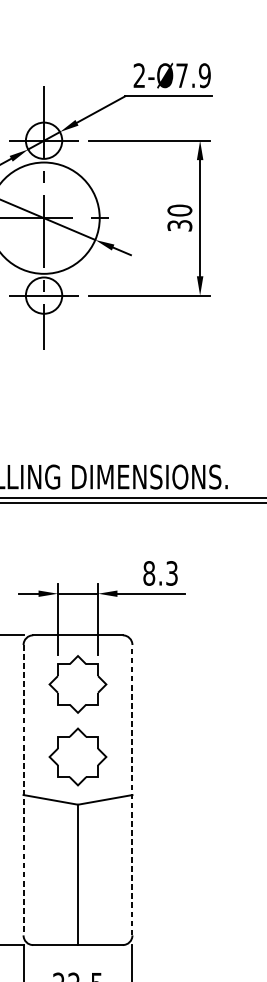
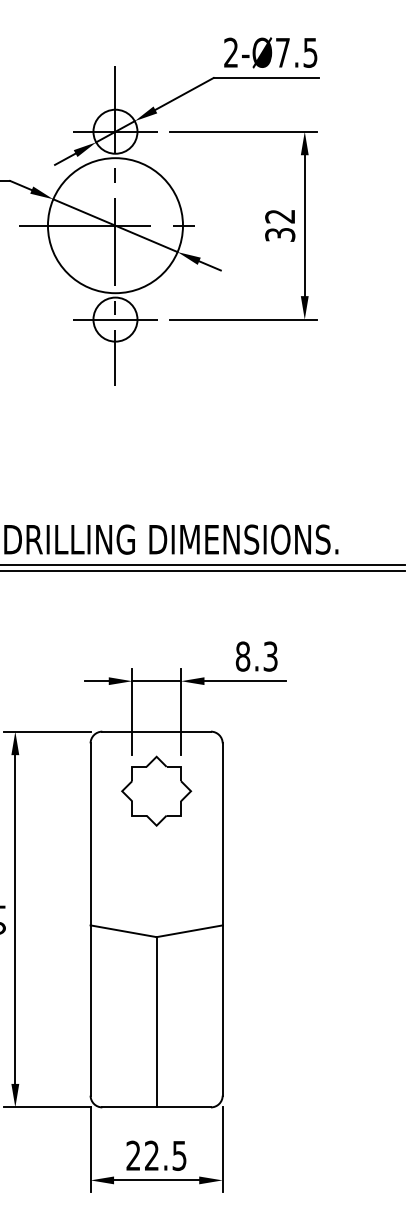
text: (204, 75) -> (310, 52), 2-Ø7.9 -> 2-Ø7.5
text: (180, 210) -> (280, 216), 30 -> 32
part: (77, 756) -> (156, 878), removed
line: (132, 790) -> (222, 919), dashed -> solid
line: (23, 791) -> (90, 920), dashed -> solid

